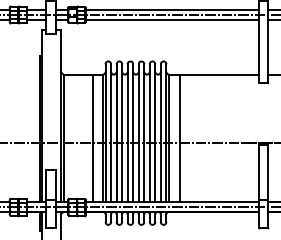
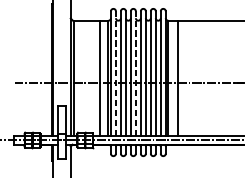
line: (111, 132) -> (116, 72), solid -> dashed
line: (133, 132) -> (136, 72), solid -> dashed

